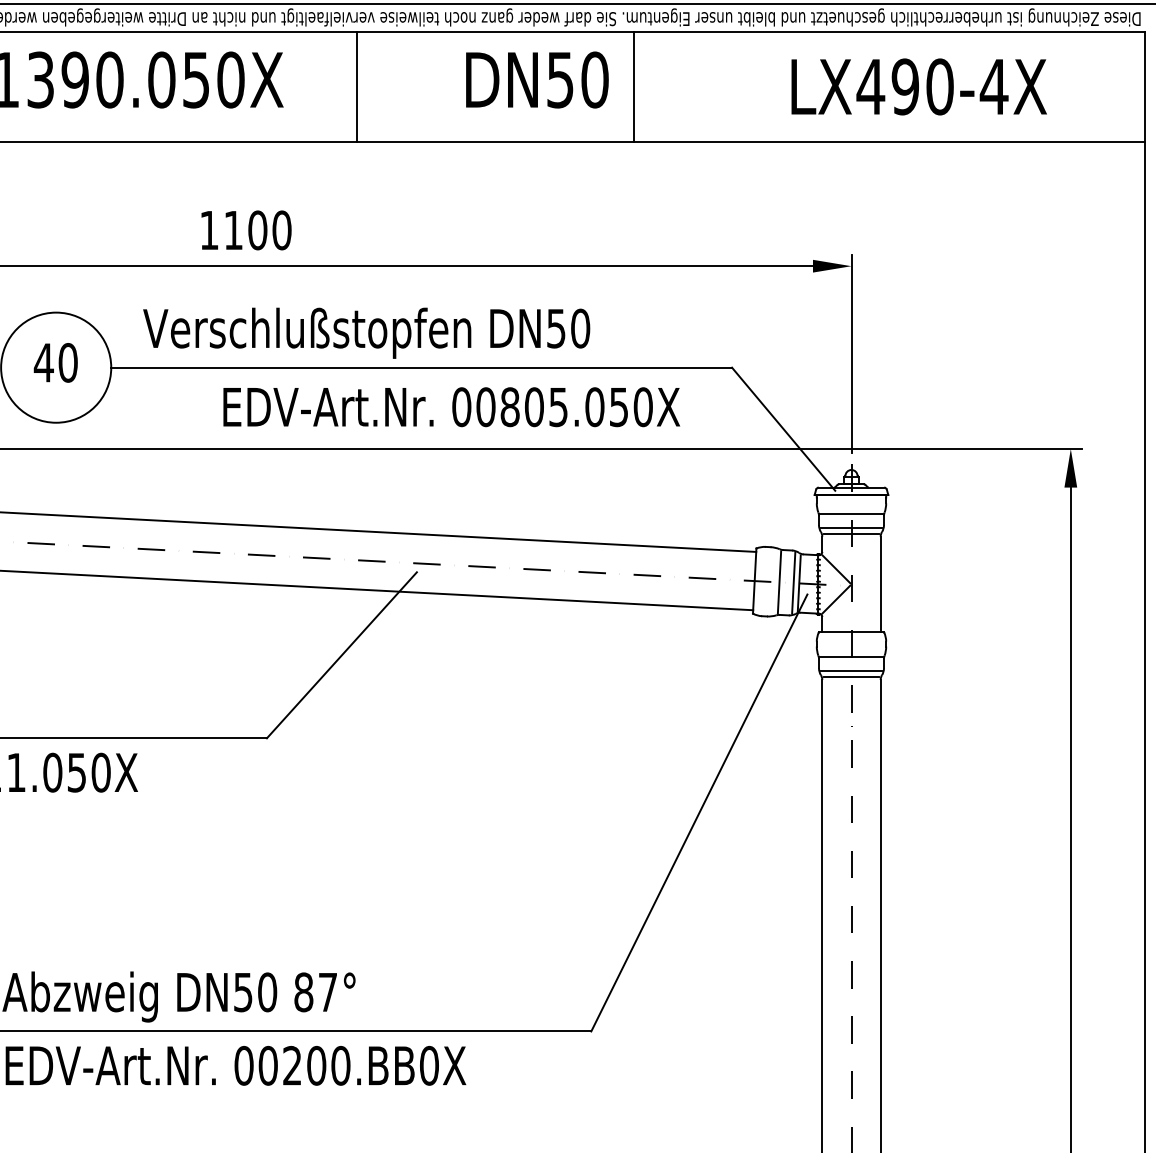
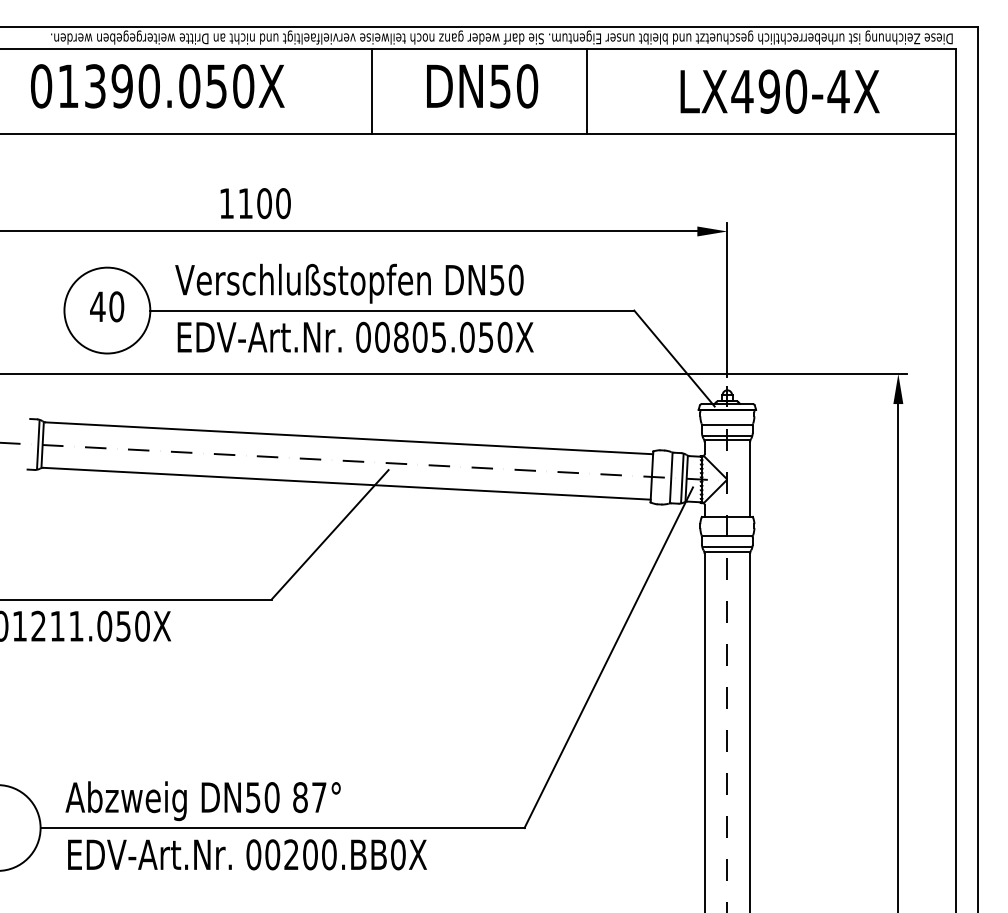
line: (357, 86) -> (372, 91), moved
line: (633, 86) -> (586, 91), moved
text: (451, 406) -> (355, 336), moved

